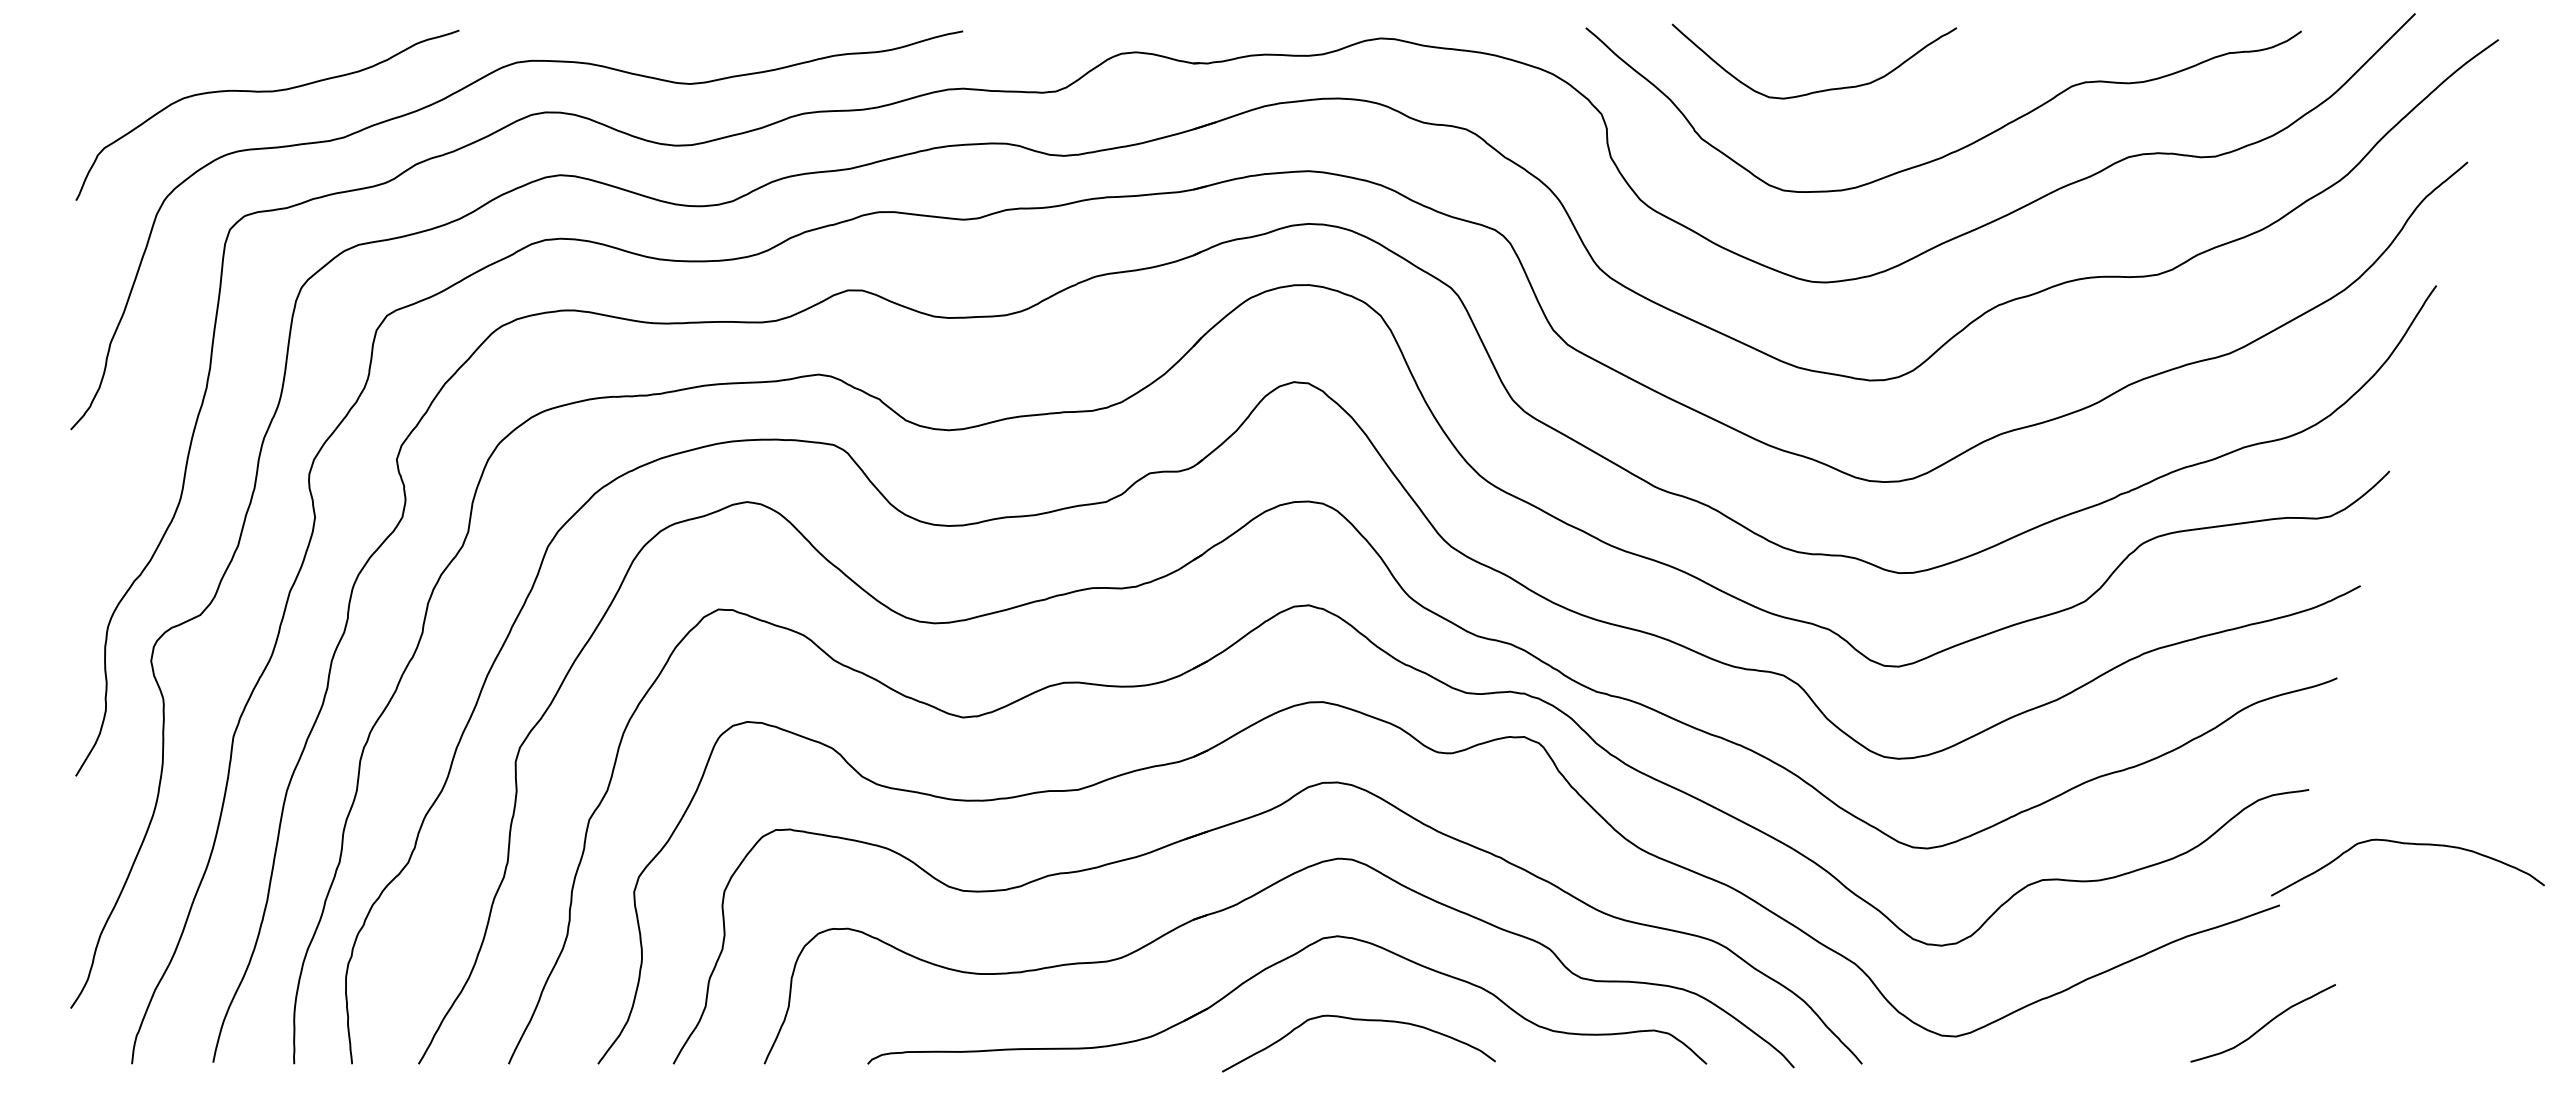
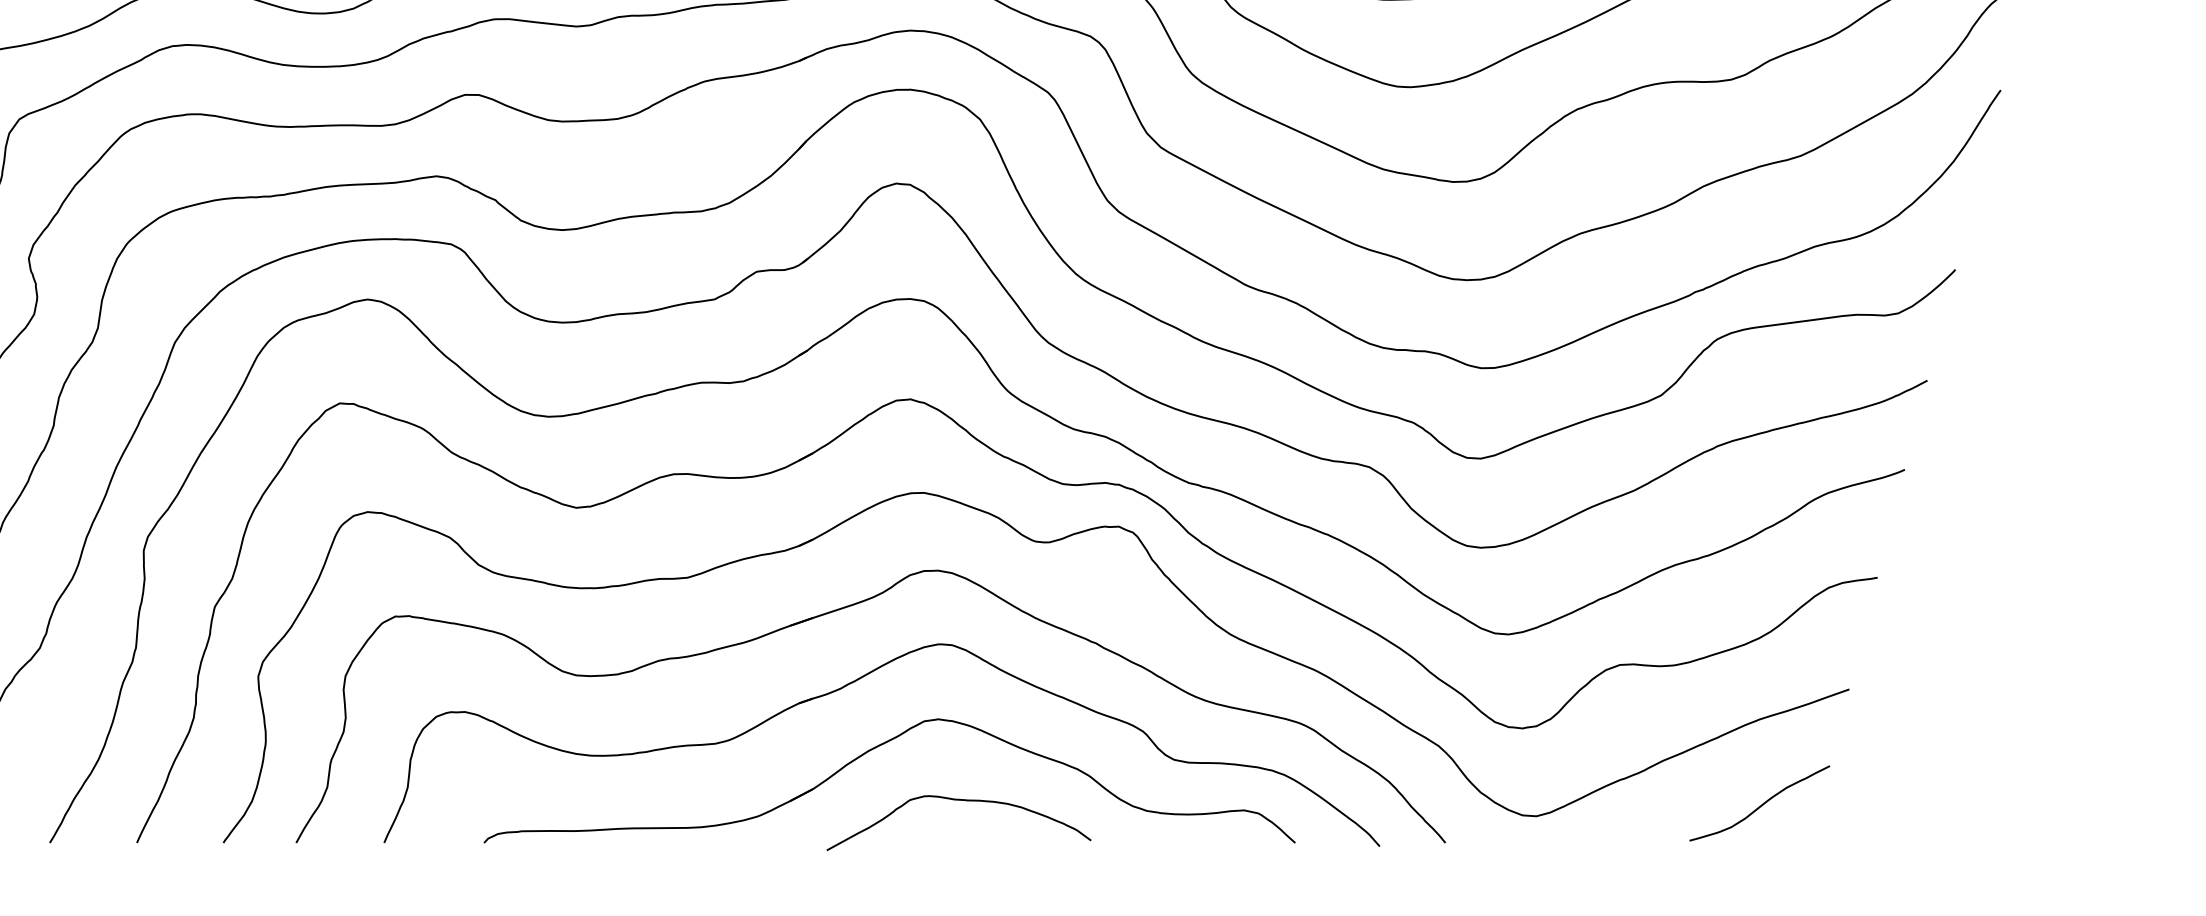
curve: (2407, 844) -> (1972, 630), removed
curve: (2264, 1024) -> (1761, 804), moved

